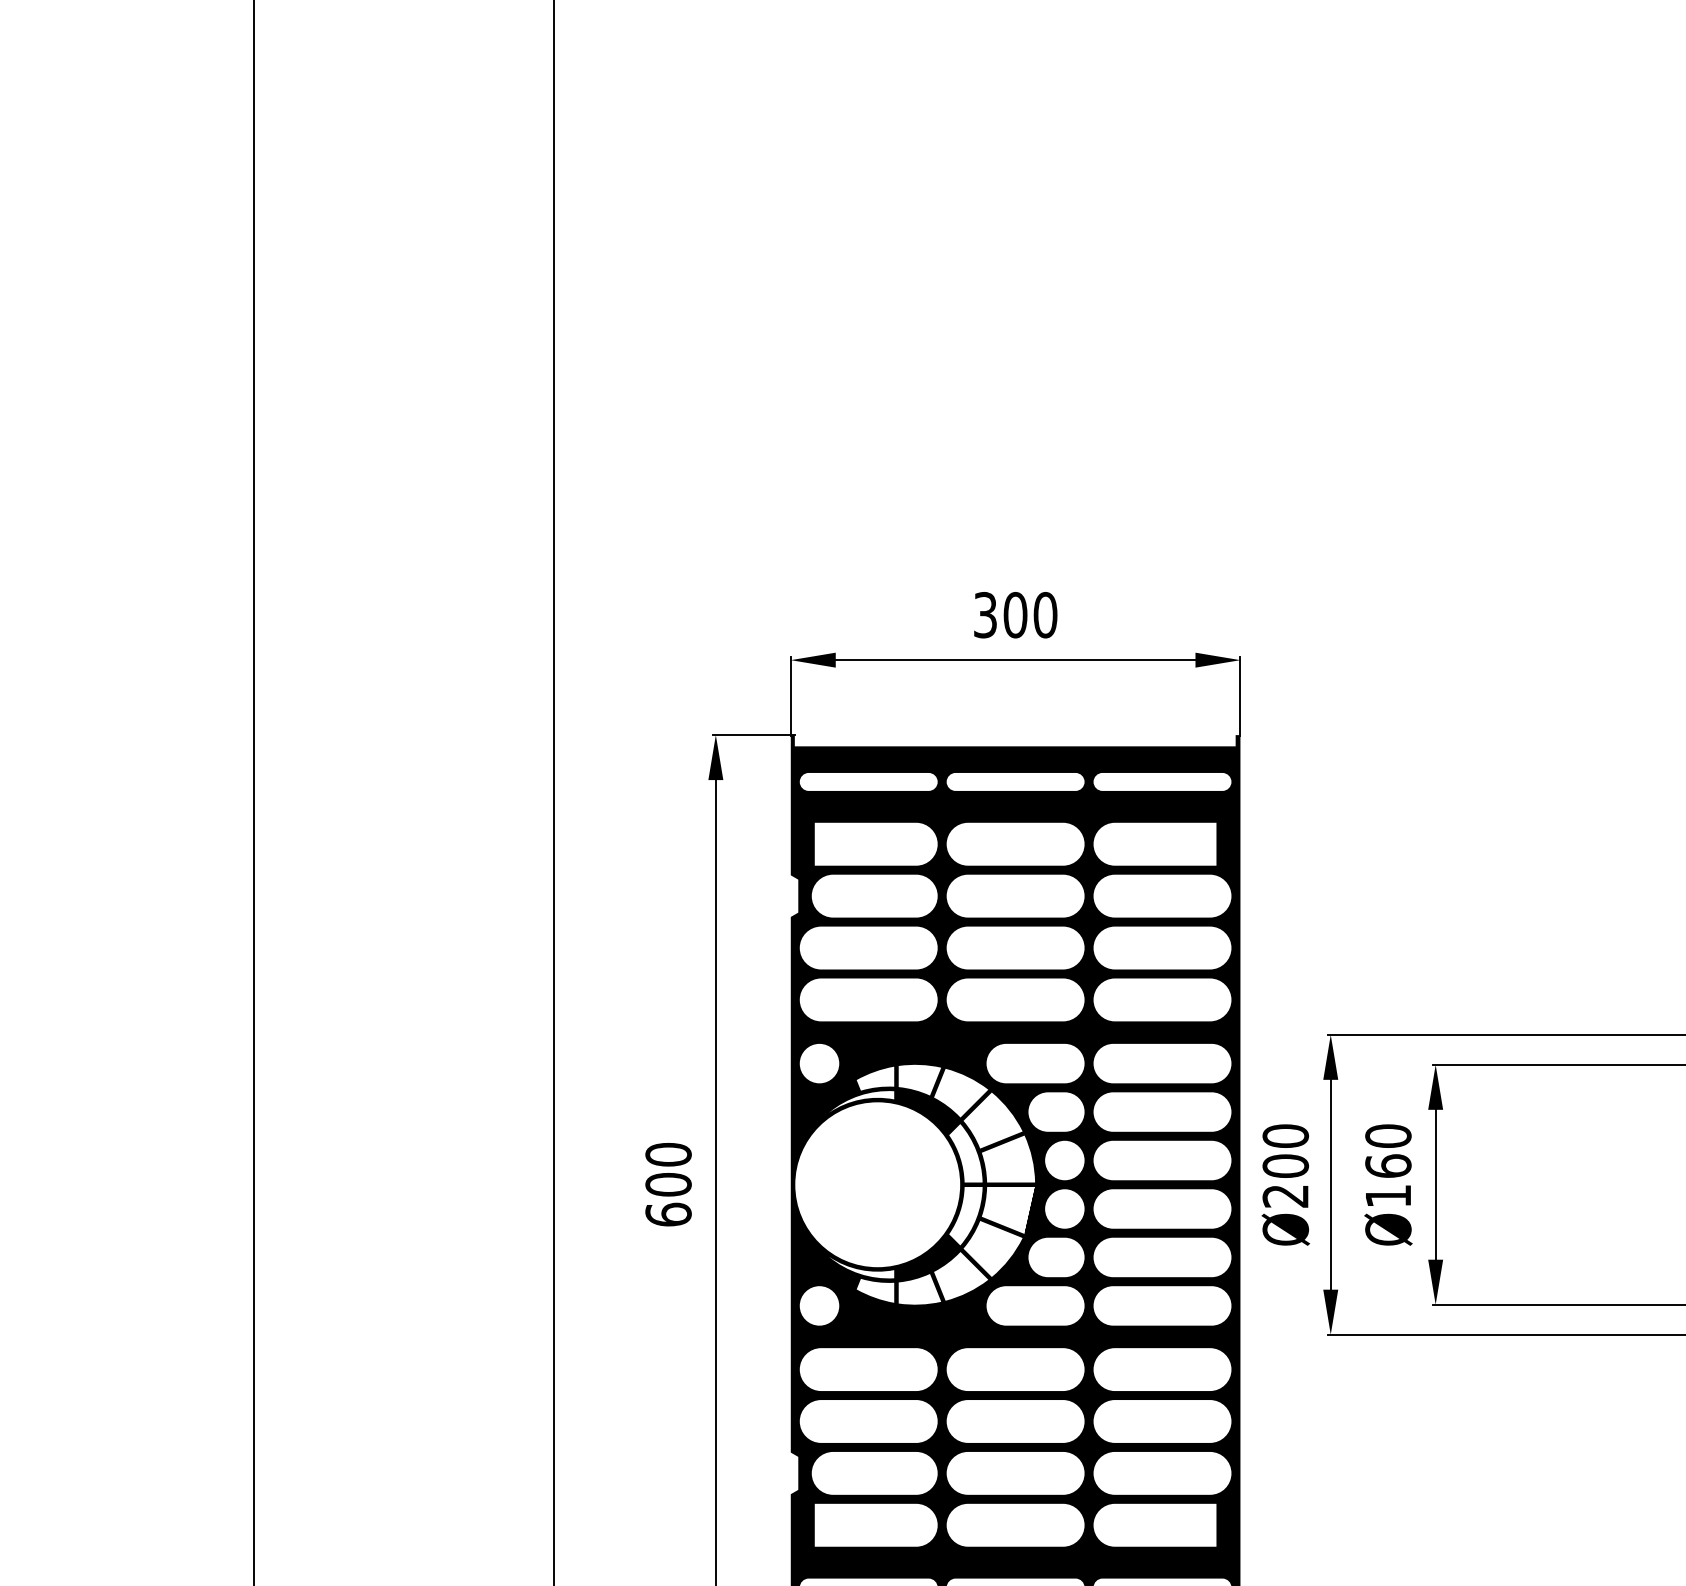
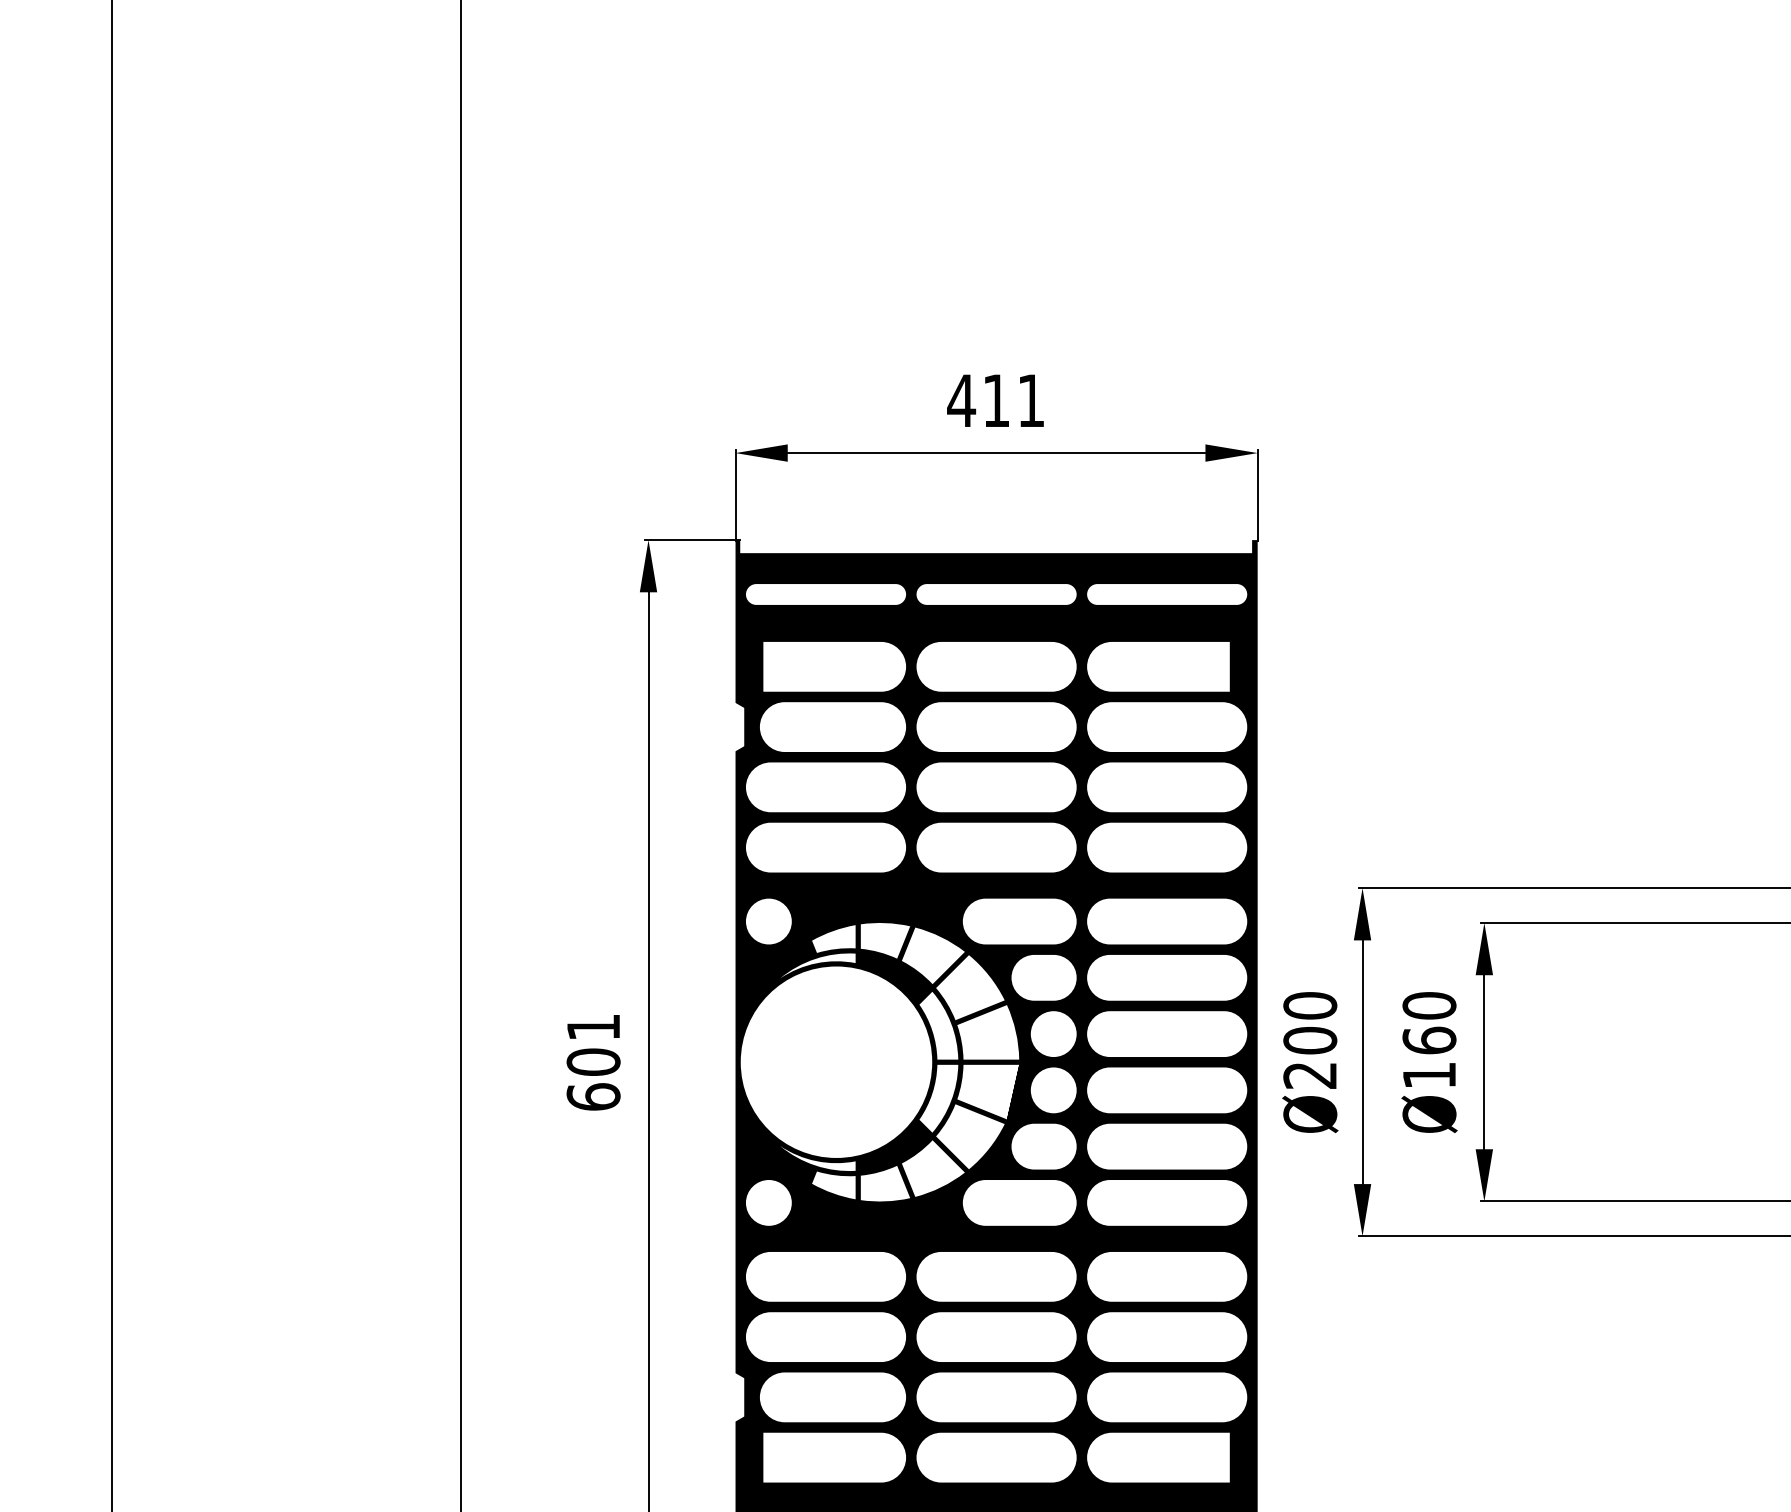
text: (1015, 615) -> (996, 401), 300 -> 411
text: (668, 1154) -> (593, 1027), 600 -> 601

